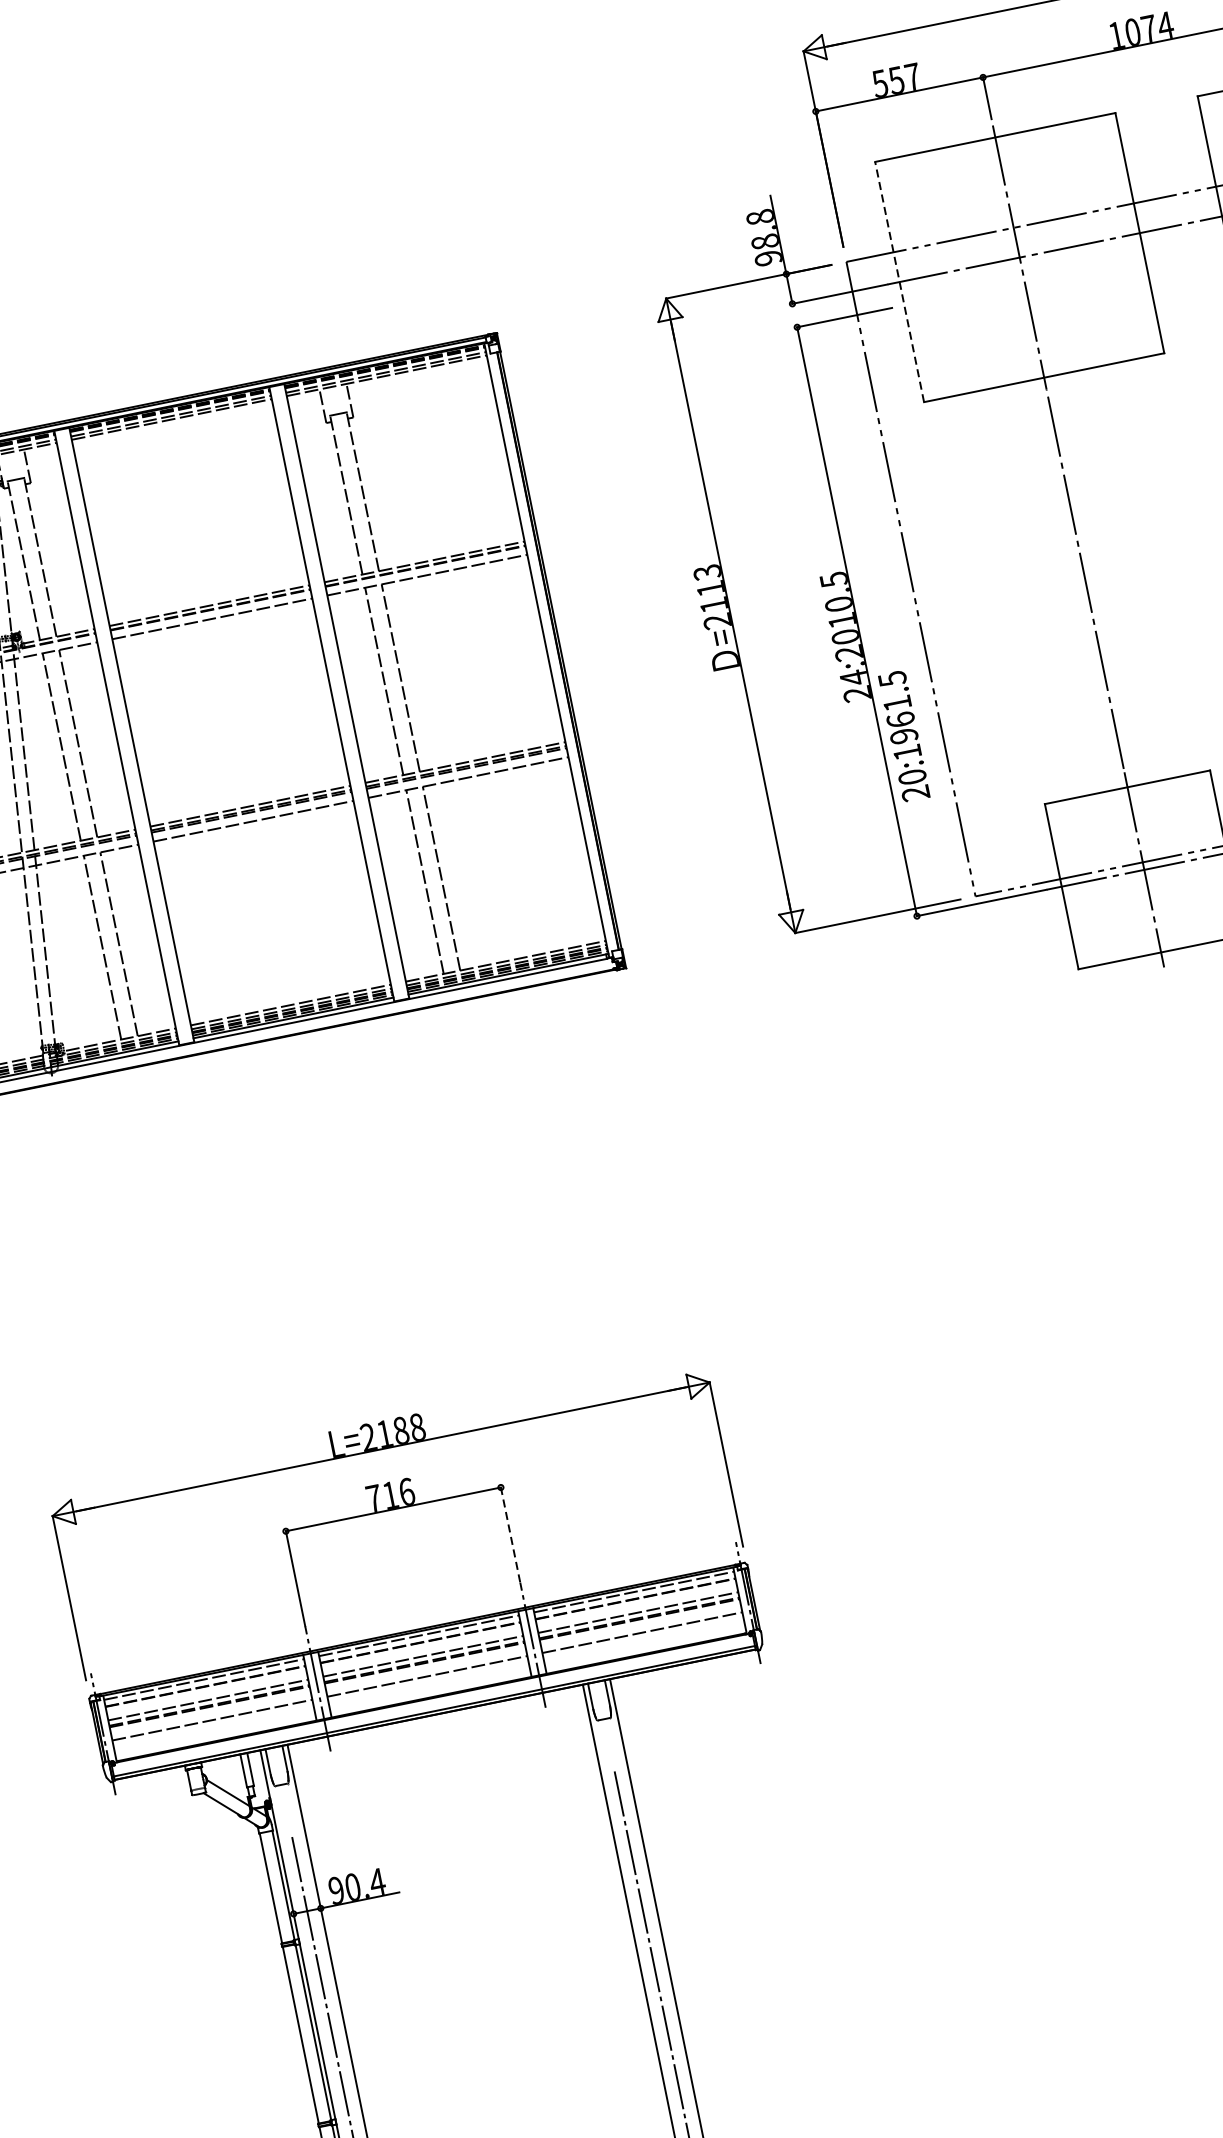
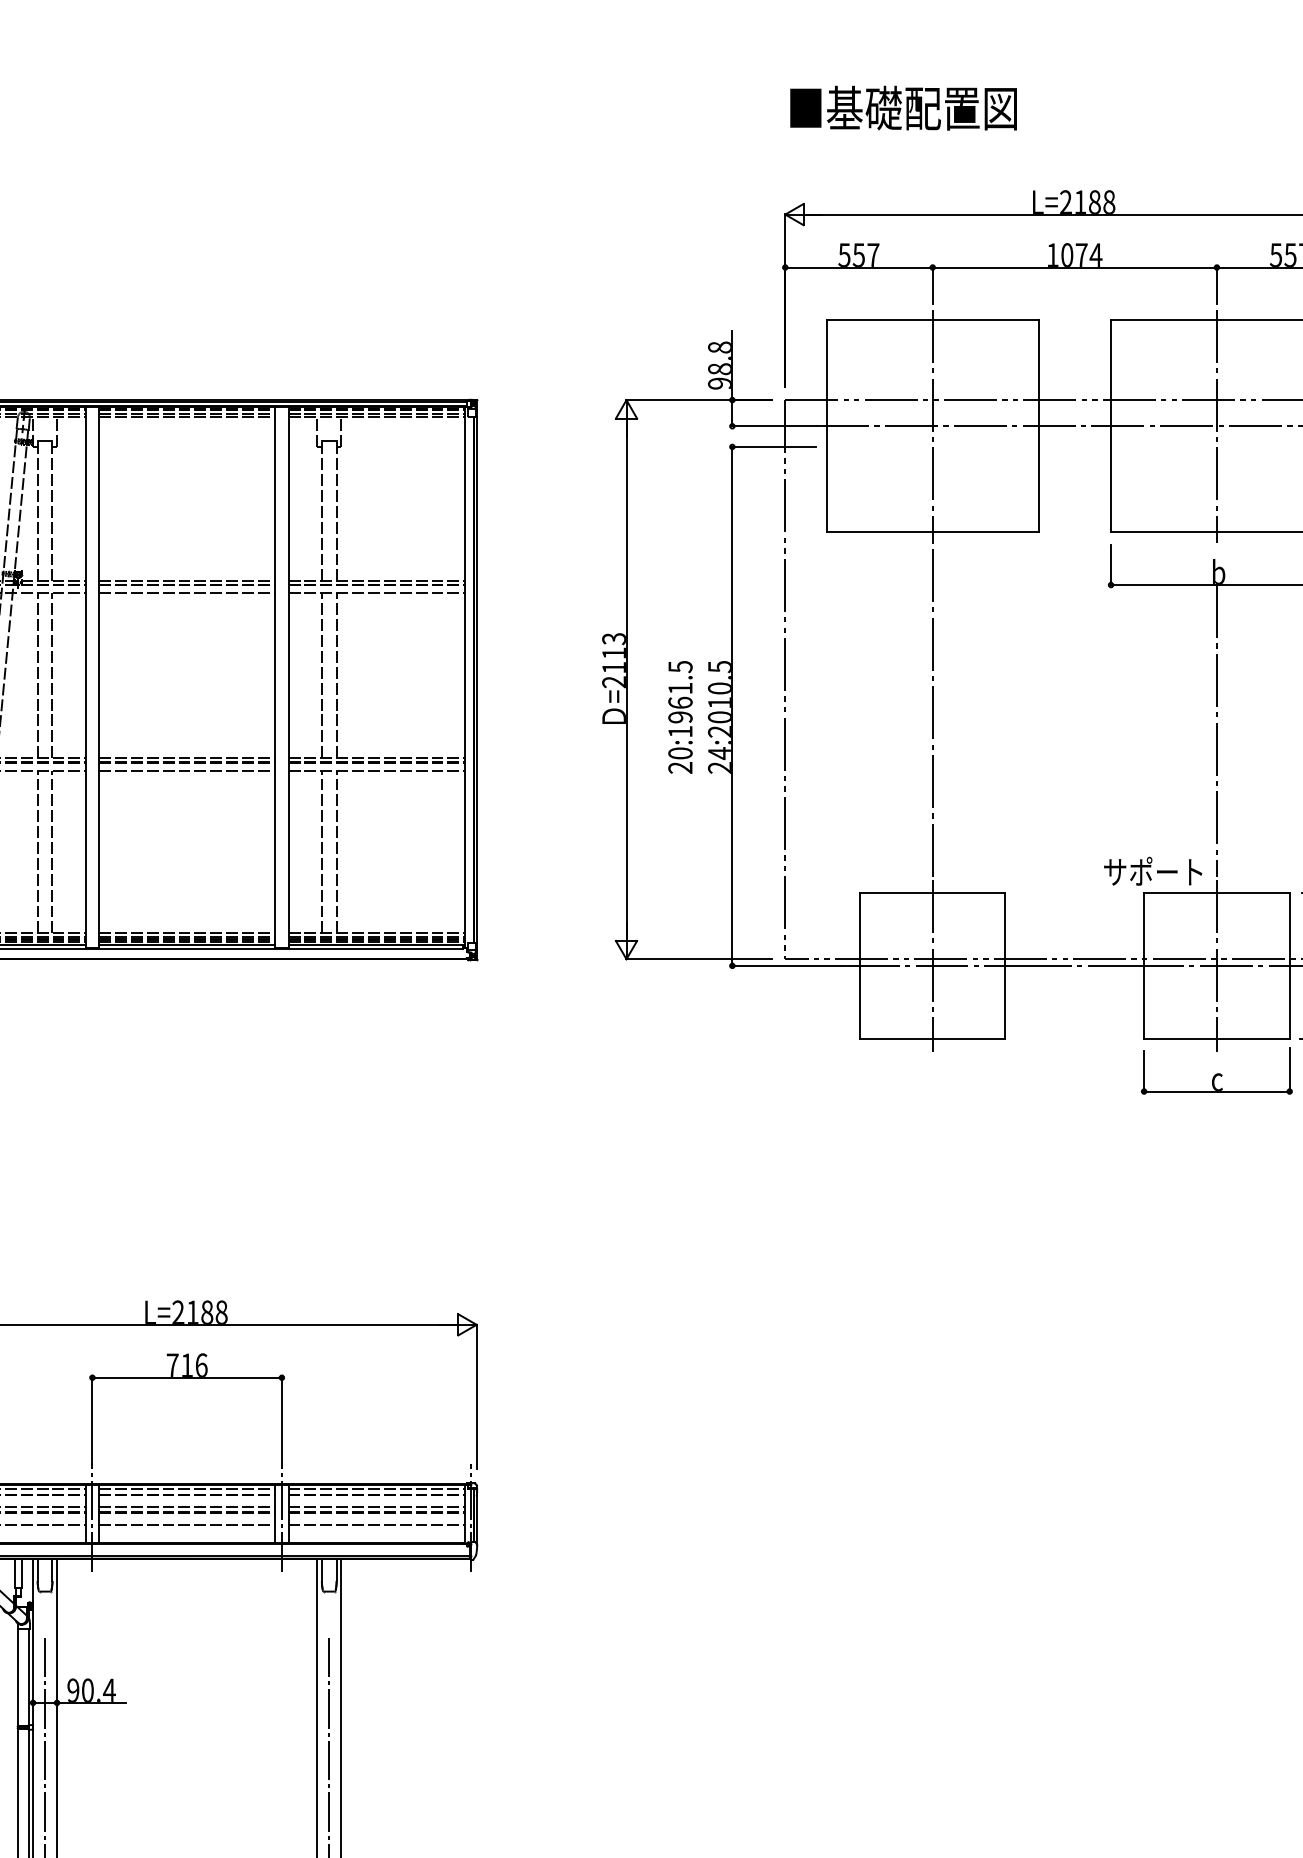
line: (899, 282) -> (826, 426), dashed -> solid
text: (904, 736) -> (680, 717), moved
line: (510, 1534) -> (281, 1419), dashed -> solid

